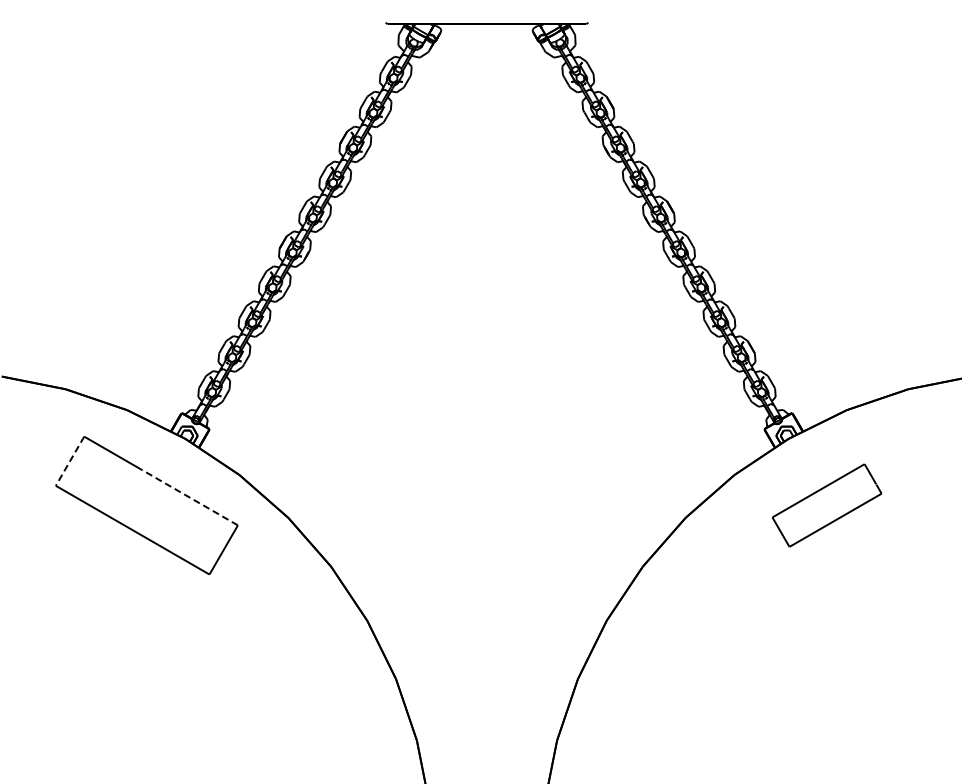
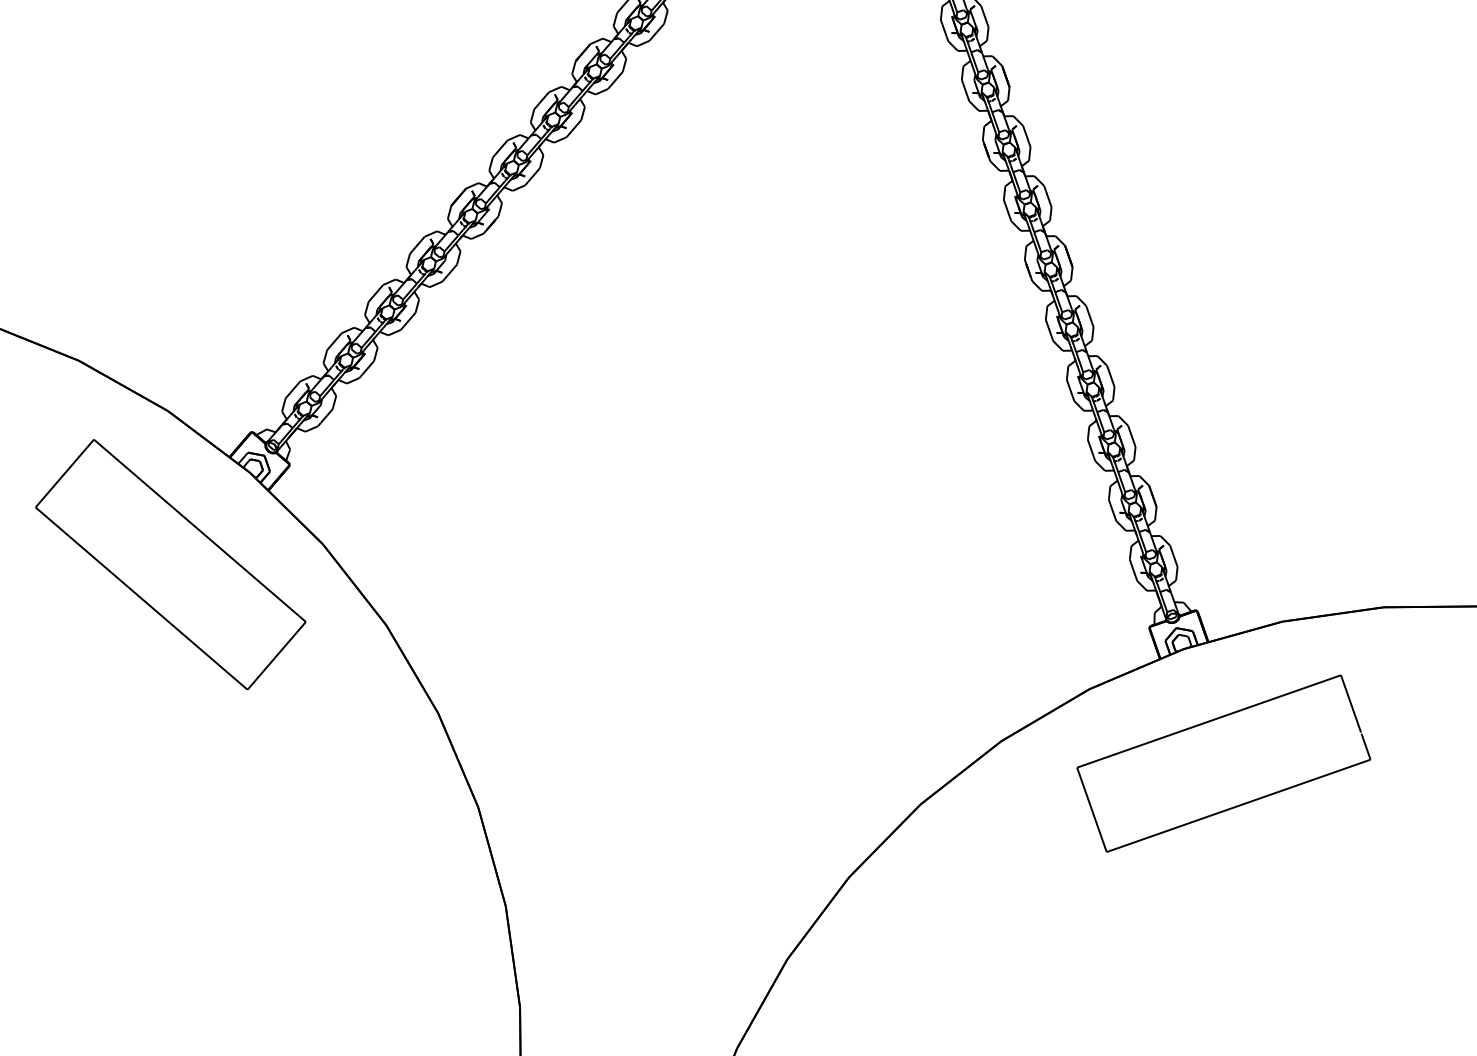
line: (69, 461) -> (63, 473), dashed -> solid
line: (189, 497) -> (239, 564), dashed -> solid
part: (826, 505) -> (1222, 763), size x1.67

